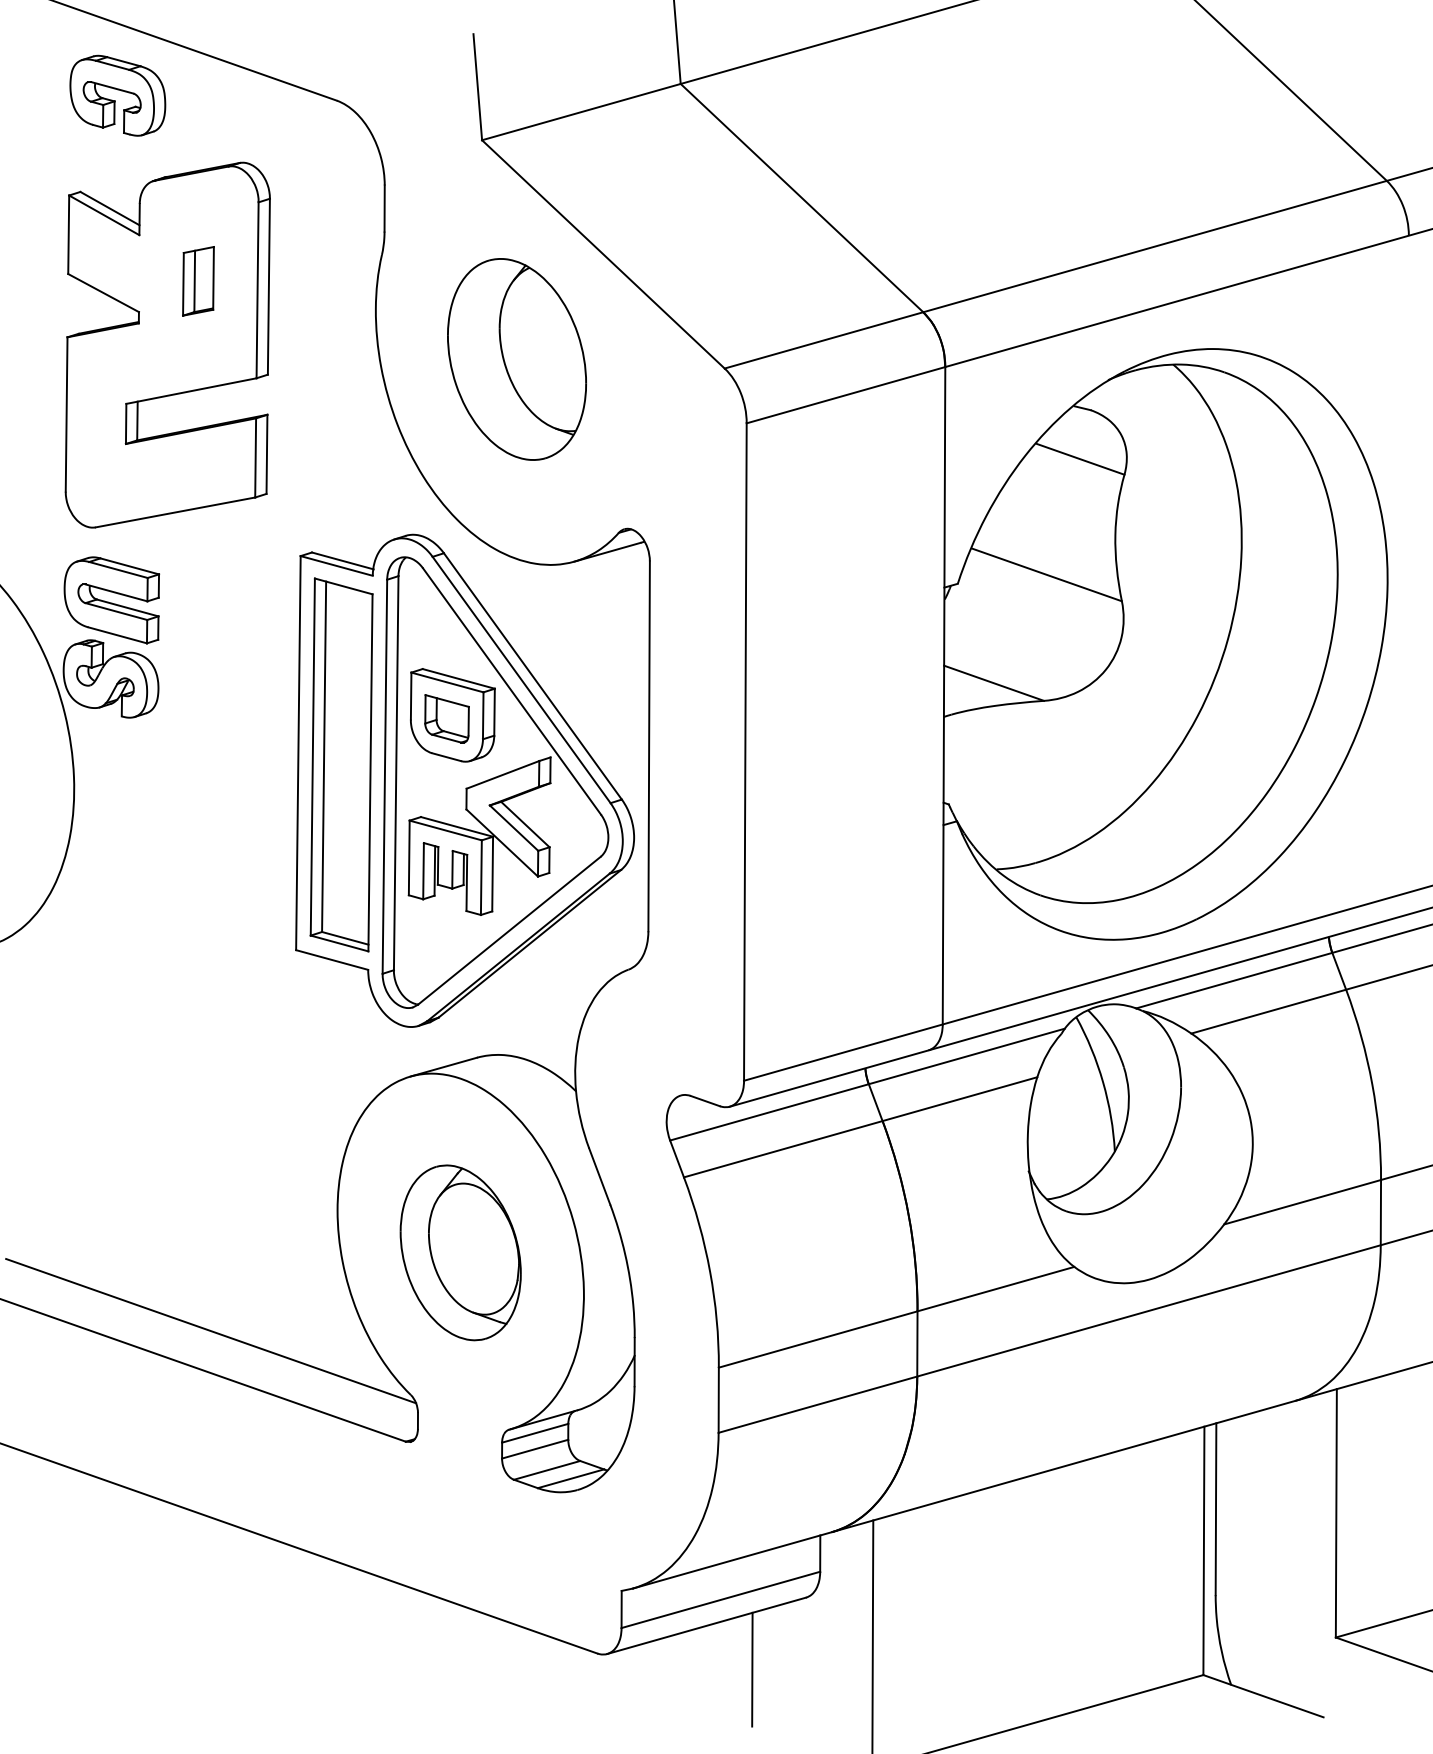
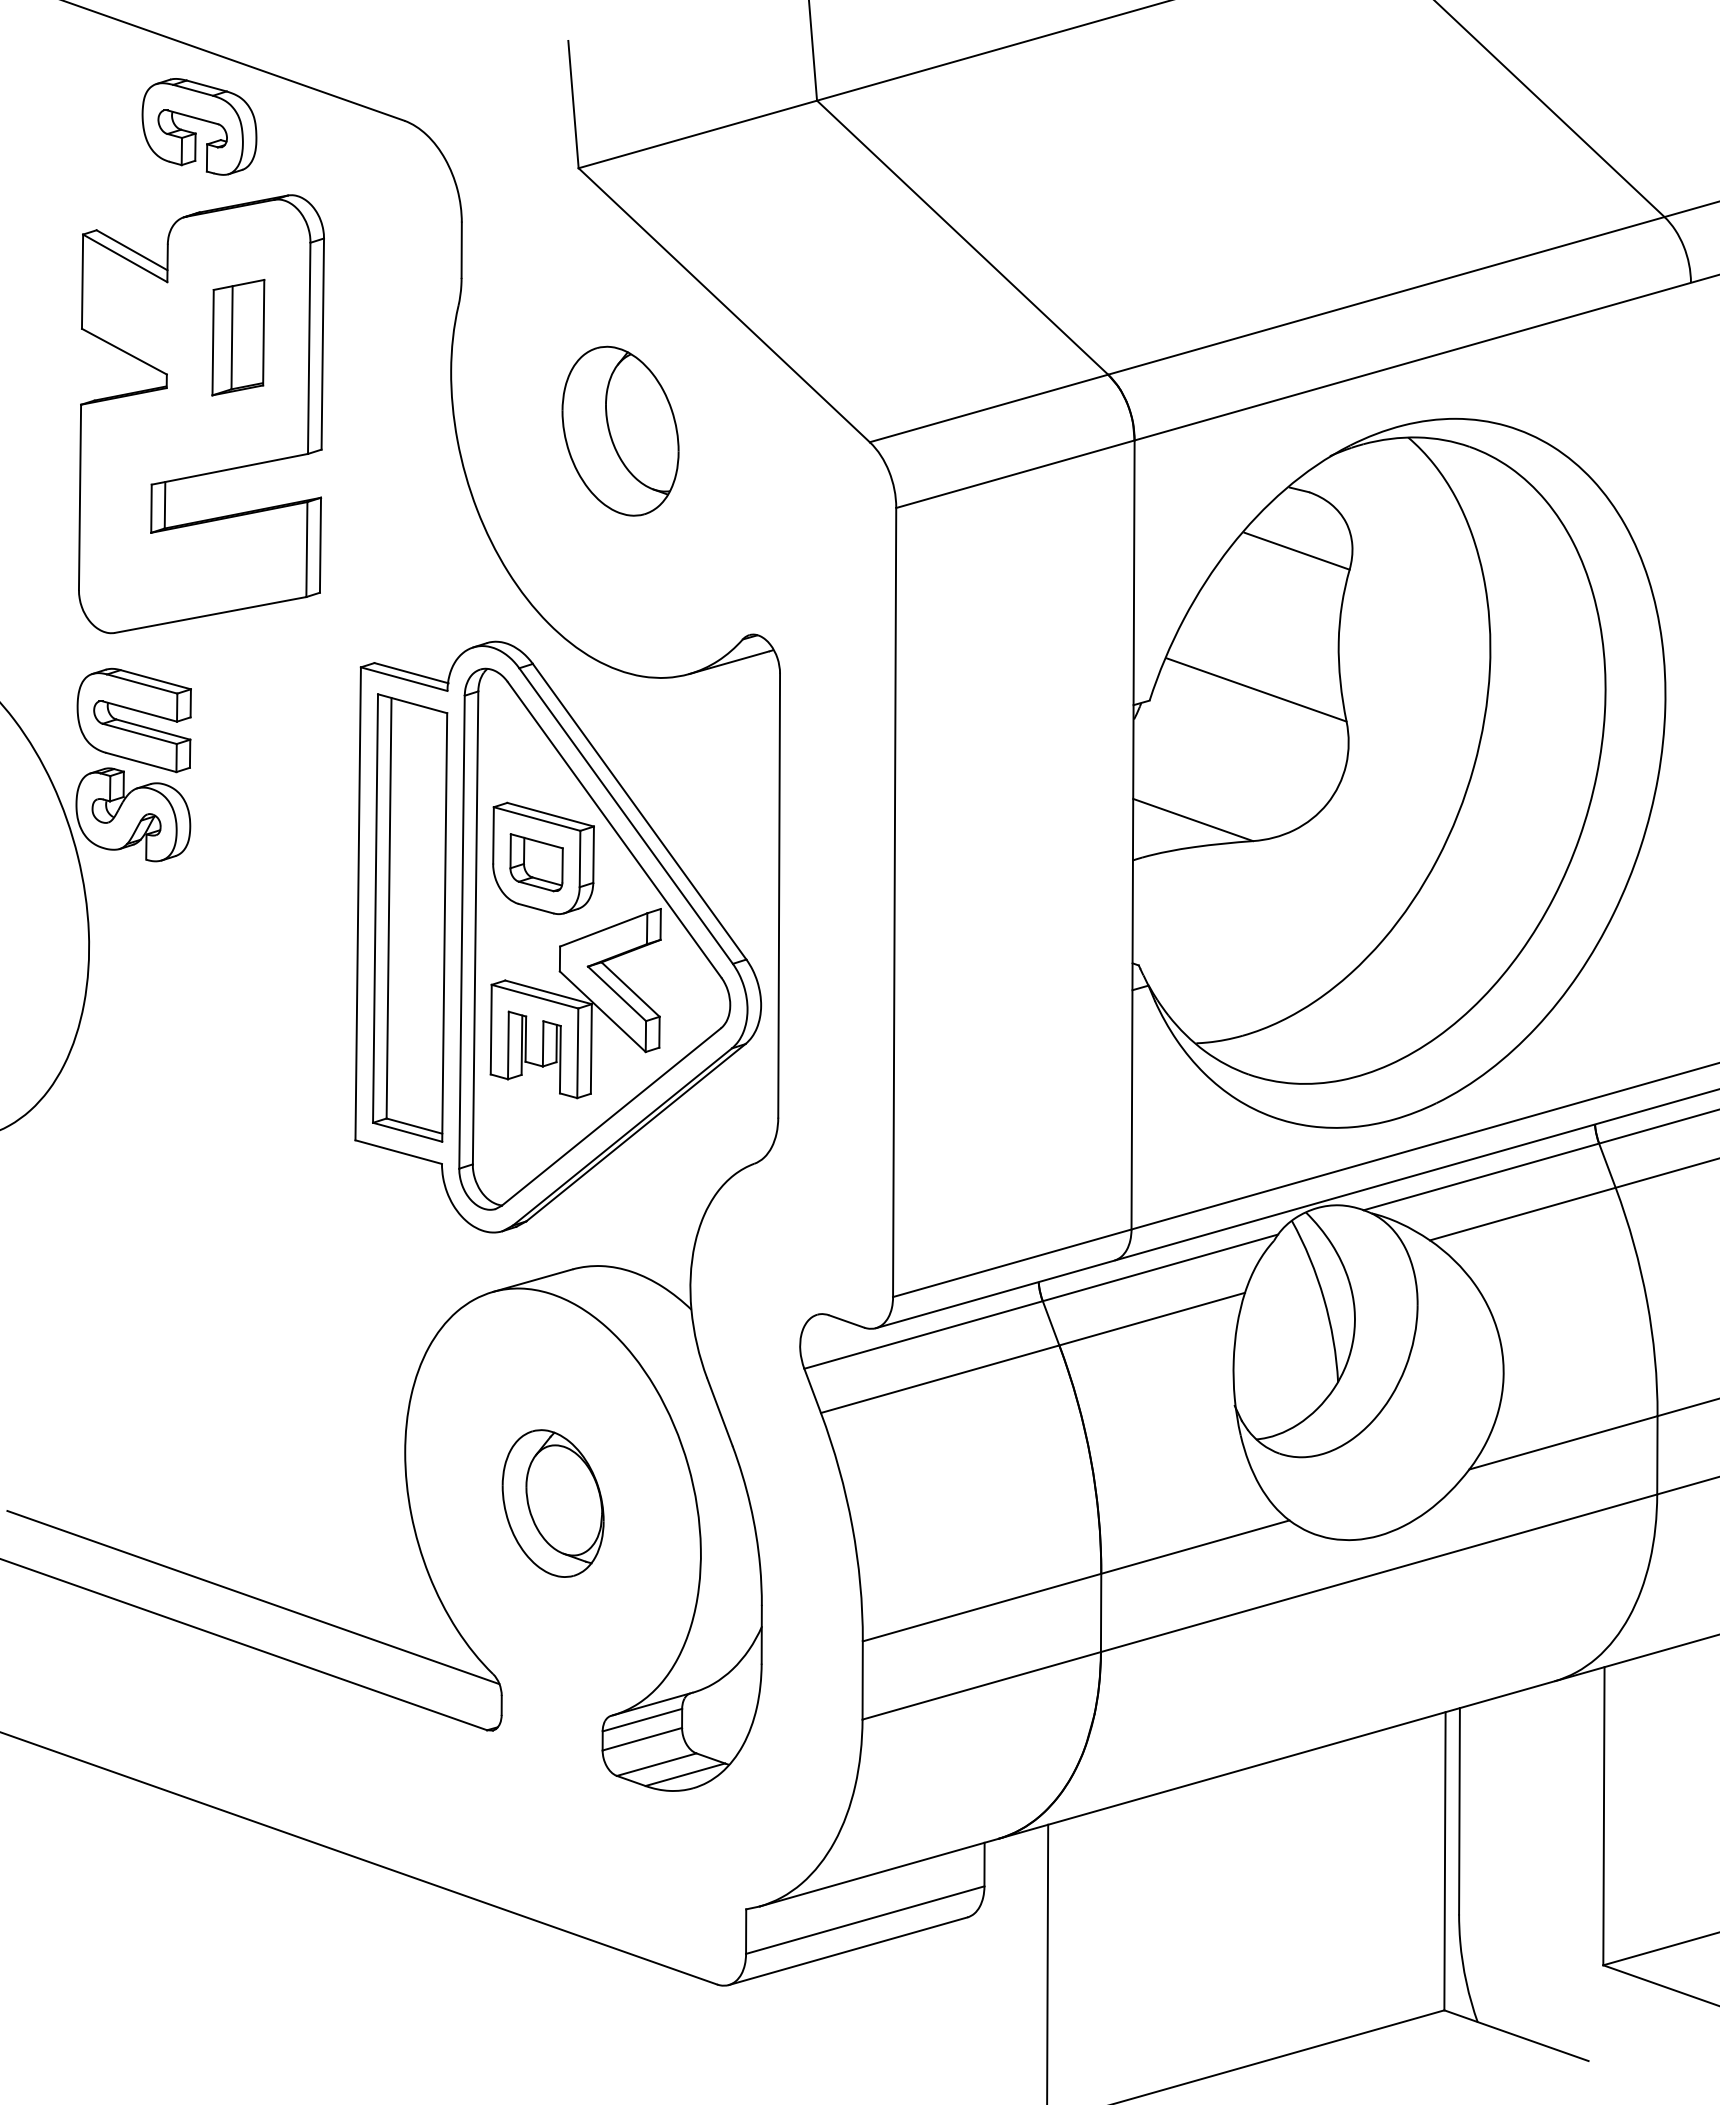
part: (117, 95) -> (199, 126), moved
part: (197, 281) -> (237, 337), size x1.4
part: (516, 358) -> (620, 430), size x0.7
part: (461, 1252) -> (553, 1503), size x0.7
line: (751, 1669) -> (902, 2003), removed

